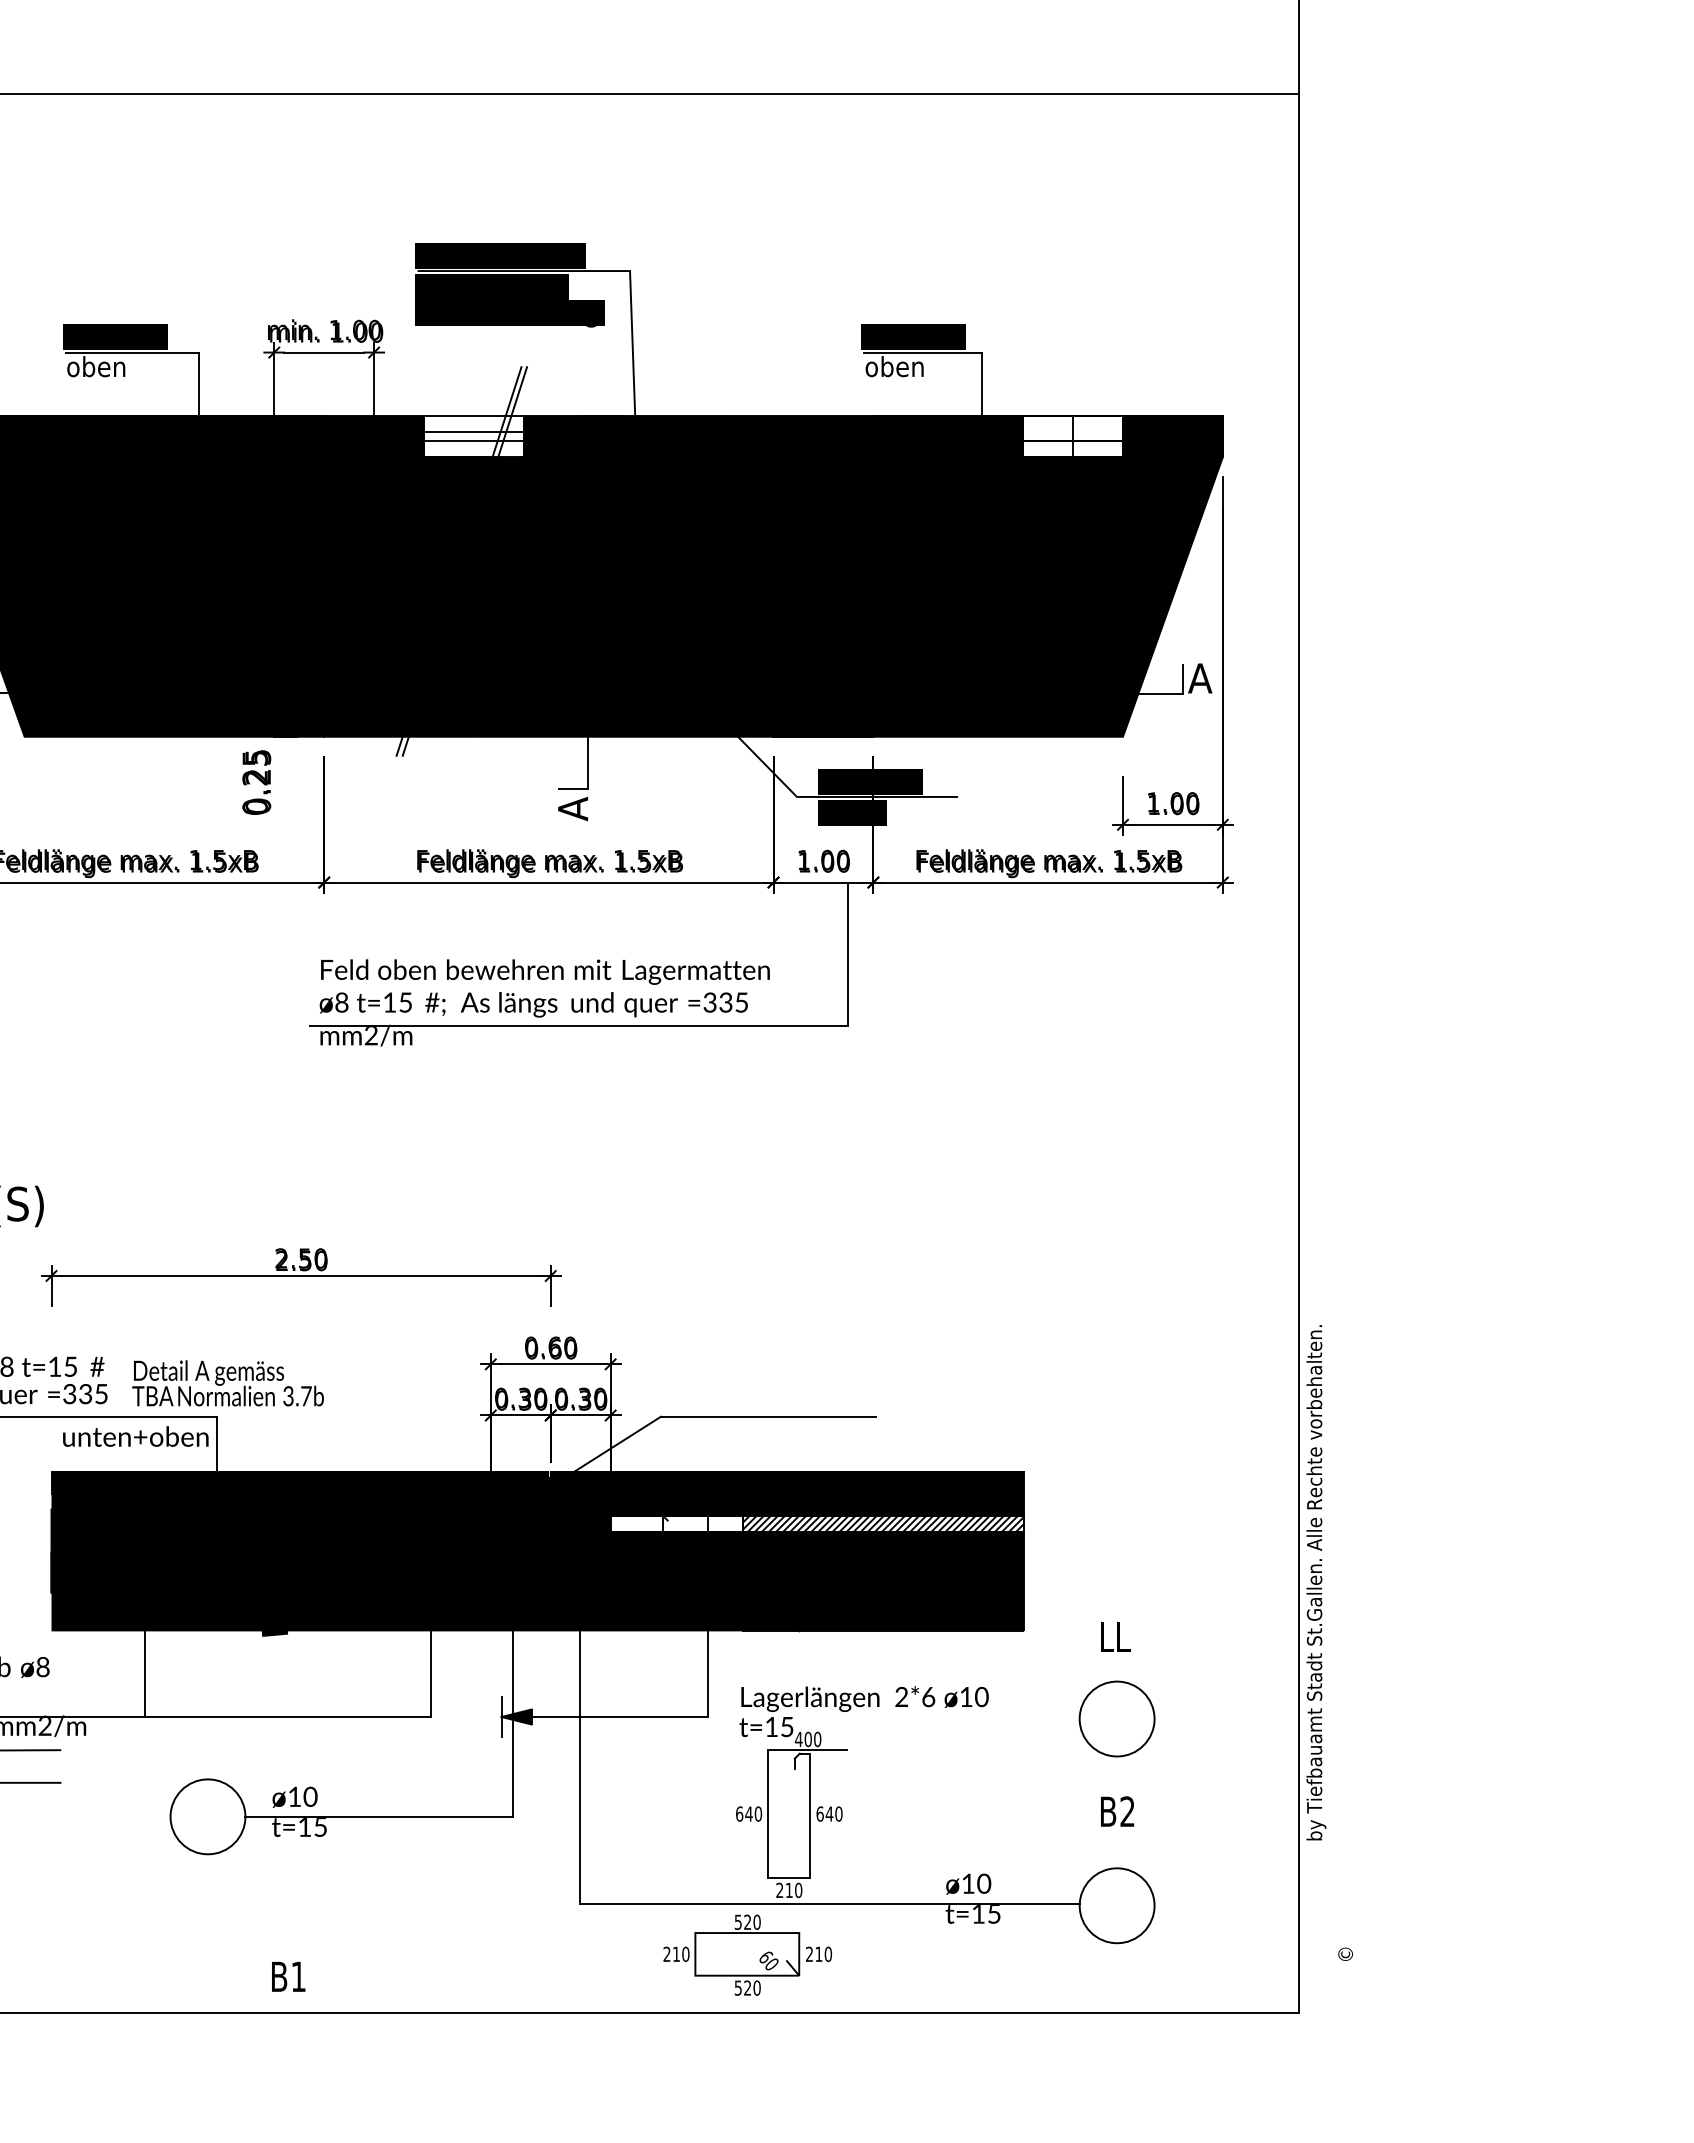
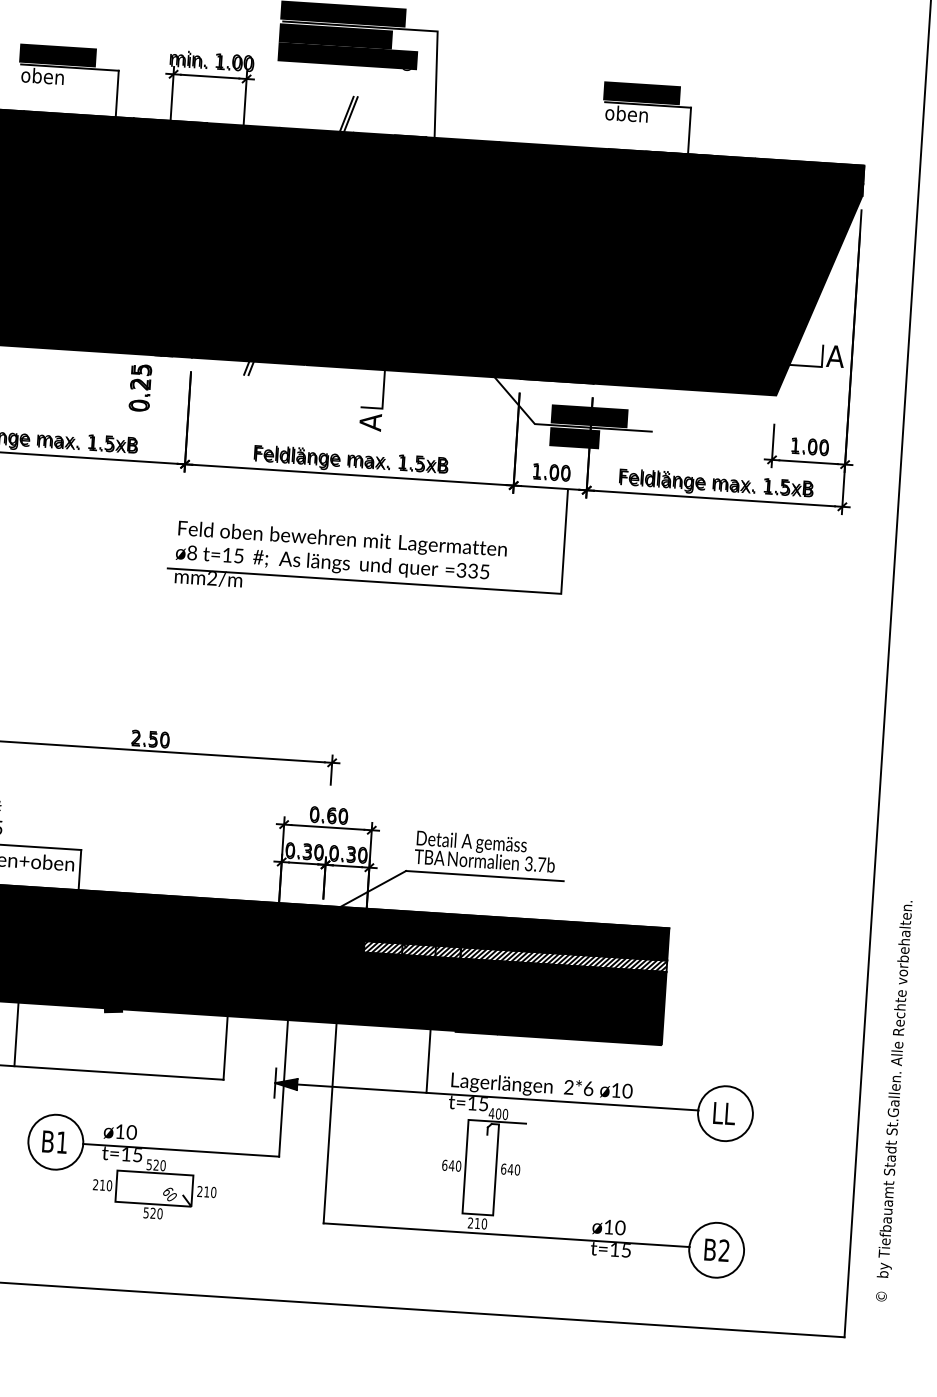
fill: (473, 436) -> (315, 145), added
fill: (1072, 436) -> (753, 173), added
text: (227, 1383) -> (484, 851), moved
hatch: (675, 1523) -> (411, 949), added
text: (1316, 1582) -> (896, 1089), moved
text: (1115, 1636) -> (724, 1113), moved
line: (894, 1717) -> (562, 1102), added
text: (1117, 1811) -> (716, 1250), moved
part: (747, 1954) -> (154, 1188), moved
text: (288, 1976) -> (54, 1141), moved

